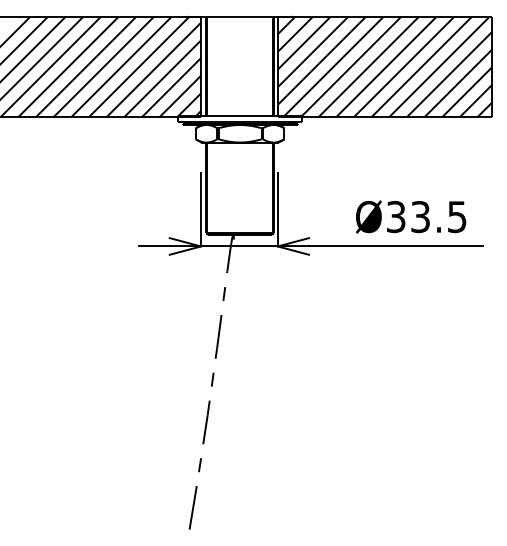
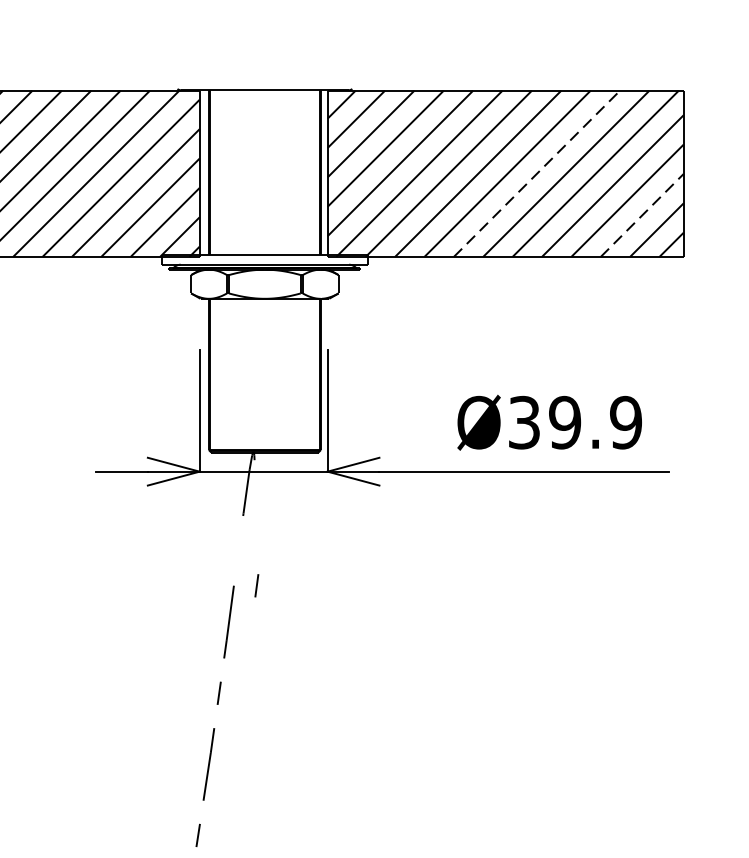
line: (403, 67) -> (536, 174), solid -> dashed
line: (467, 92) -> (643, 215), solid -> dashed
text: (438, 216) -> (594, 421), Ø33.5 -> Ø39.9
line: (224, 293) -> (257, 584), moved

